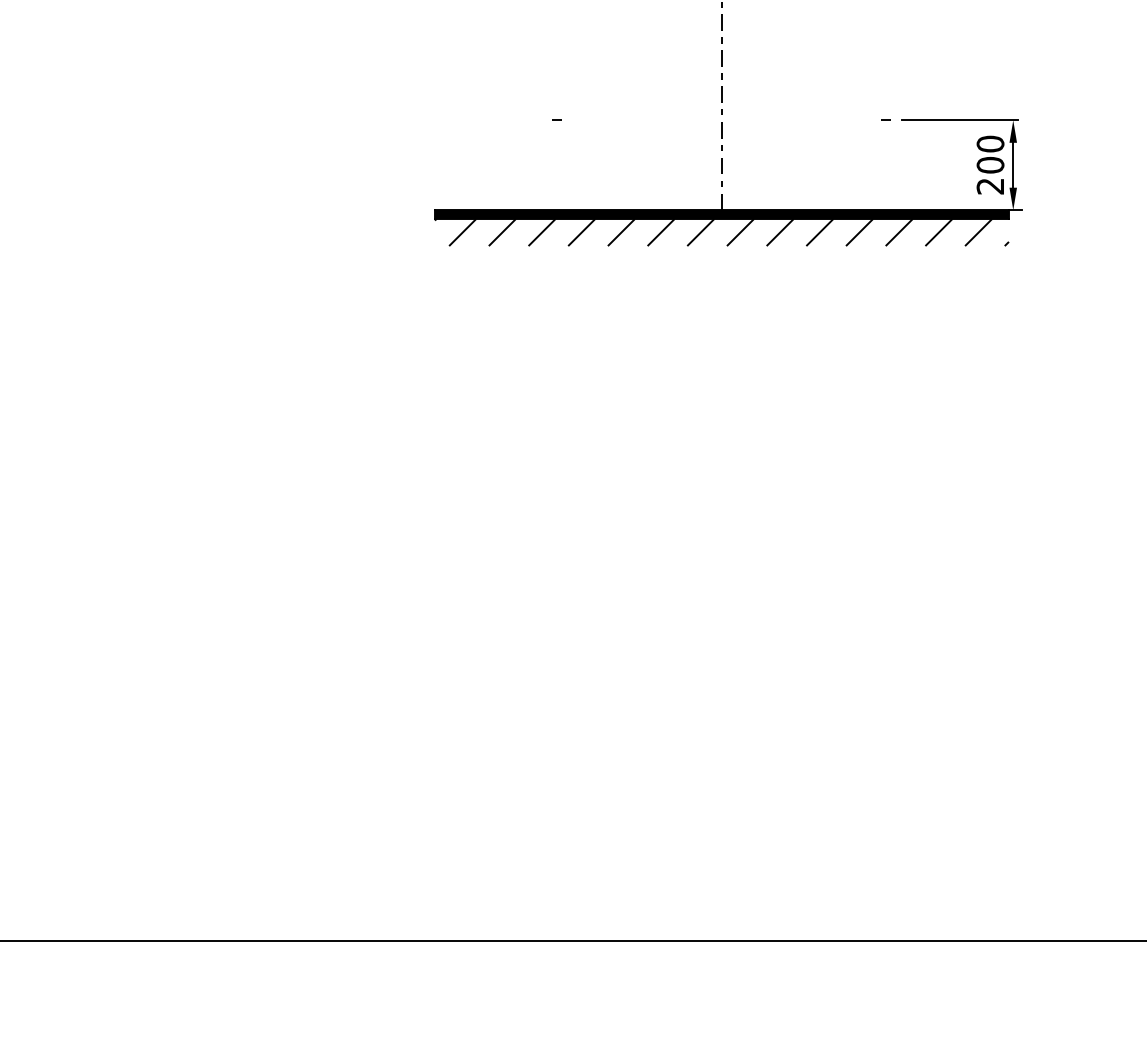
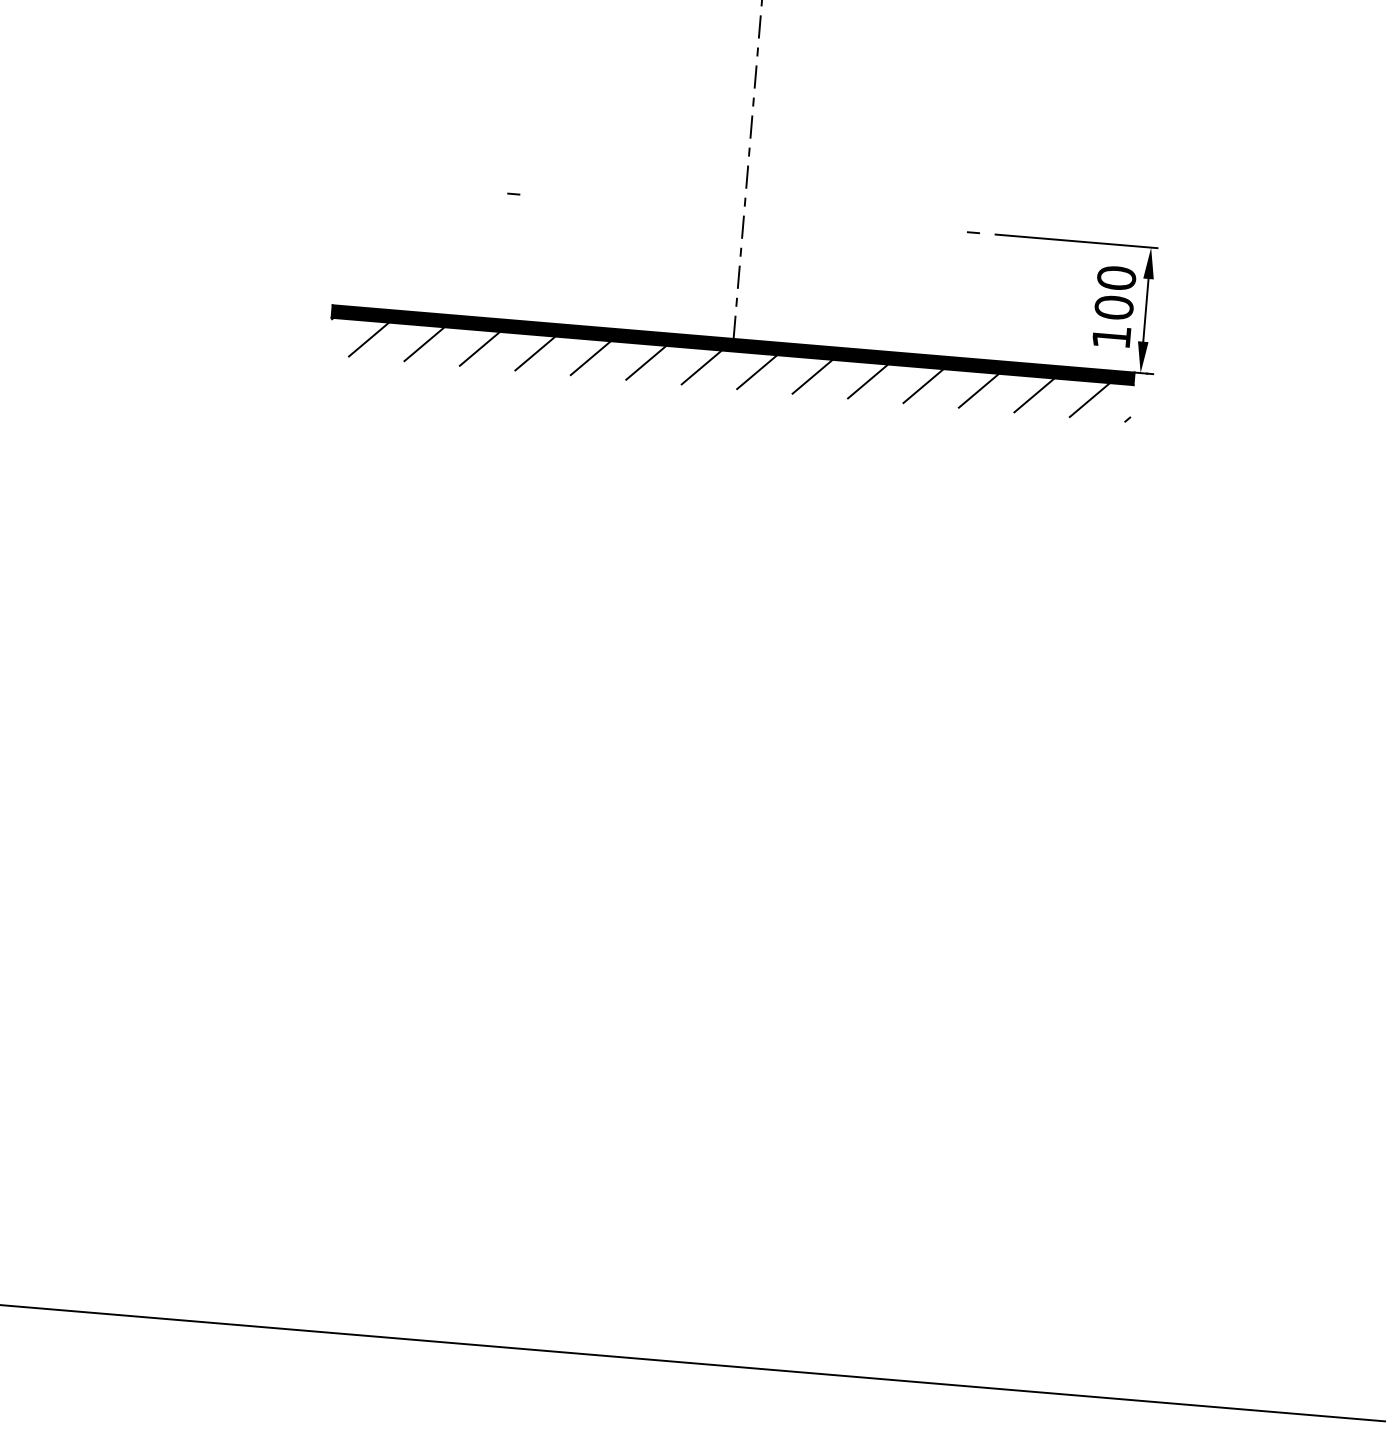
text: (989, 186) -> (1110, 337), 200 -> 100

